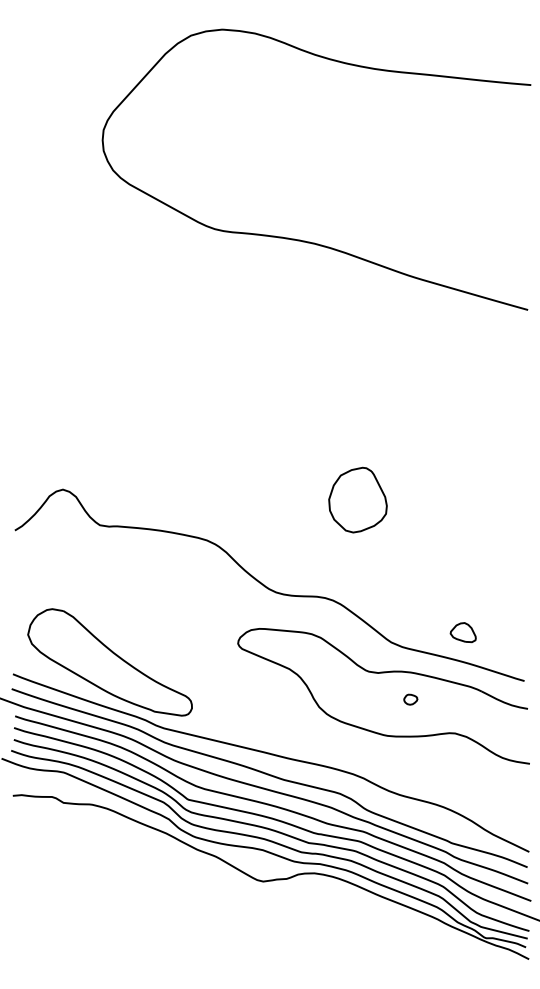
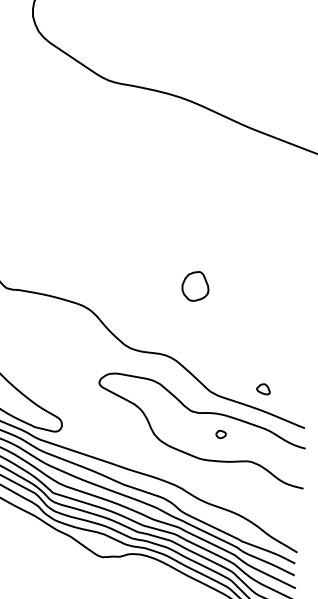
part: (358, 500) -> (195, 286), size x0.62
part: (463, 632) -> (263, 389), size x0.71

